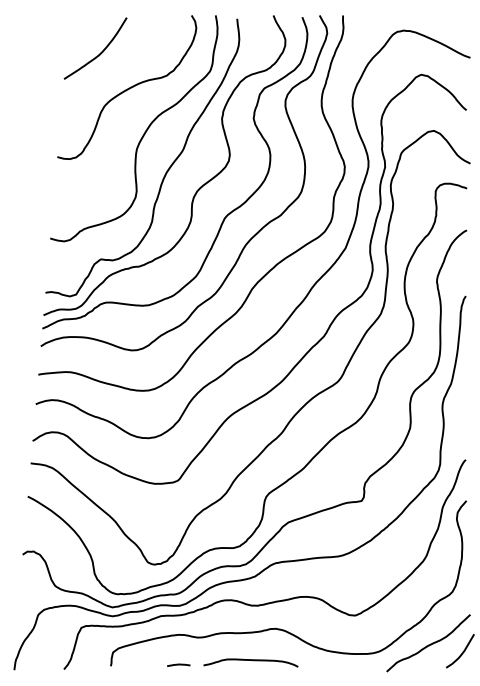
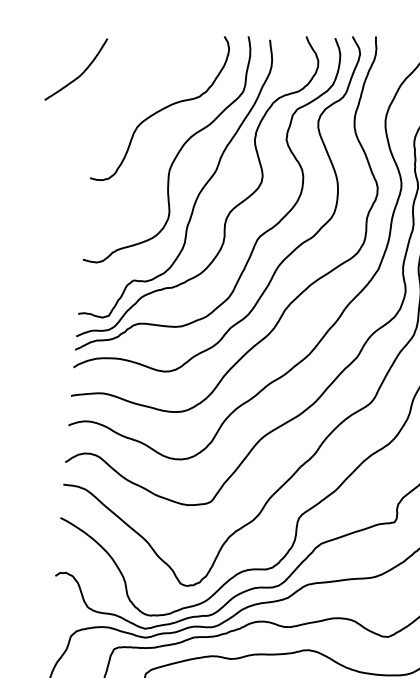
curve: (100, 52) -> (81, 73), moved

